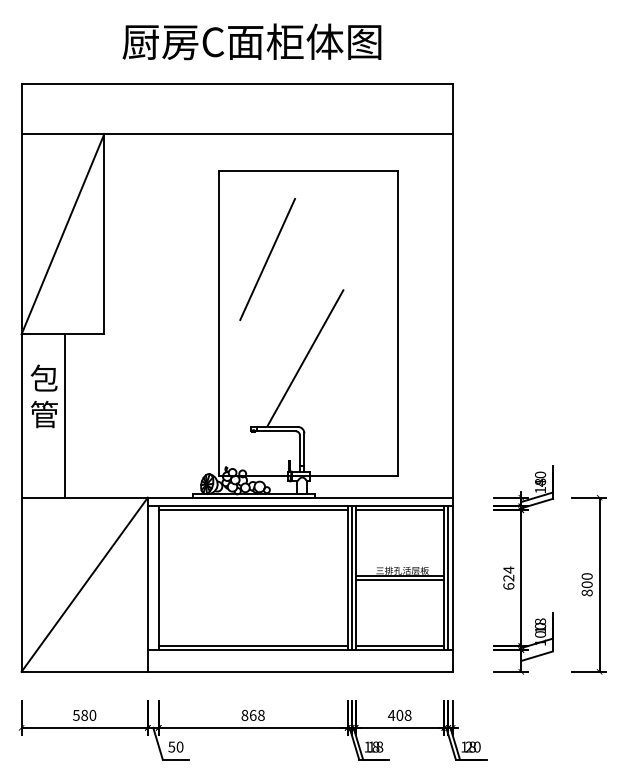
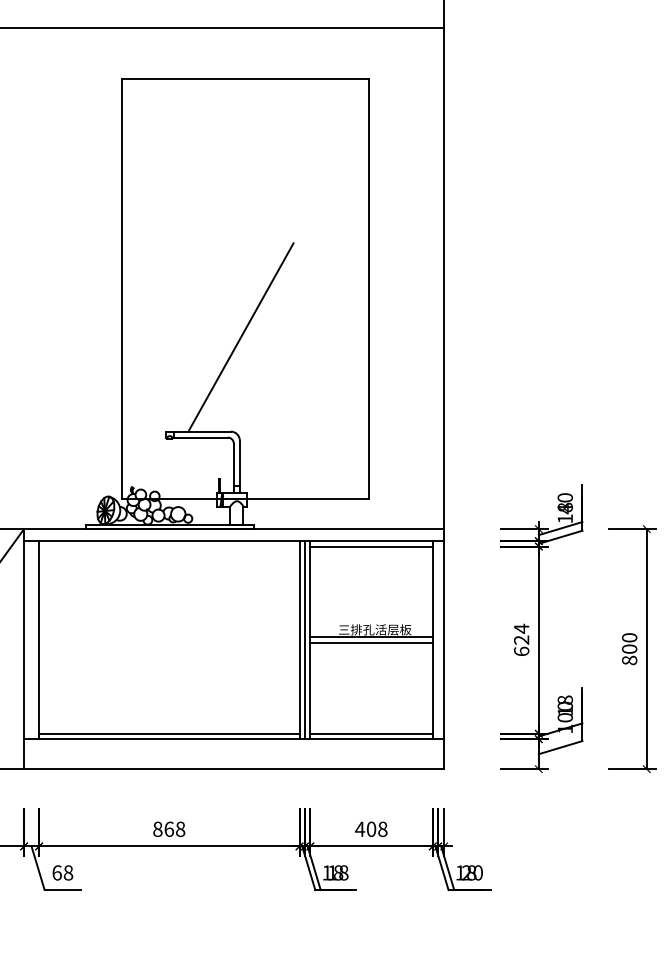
line: (267, 258) -> (188, 199), removed
line: (252, 510) -> (168, 546), removed
line: (448, 578) -> (438, 640), removed
text: (175, 746) -> (62, 872), 50 -> 68

